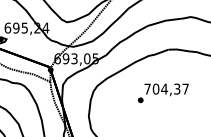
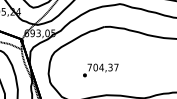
text: (162, 93) -> (100, 70), moved

